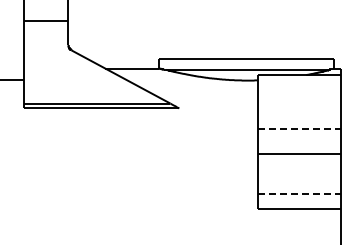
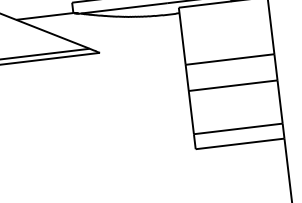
line: (299, 129) -> (230, 60), dashed -> solid
line: (299, 194) -> (238, 129), dashed -> solid

